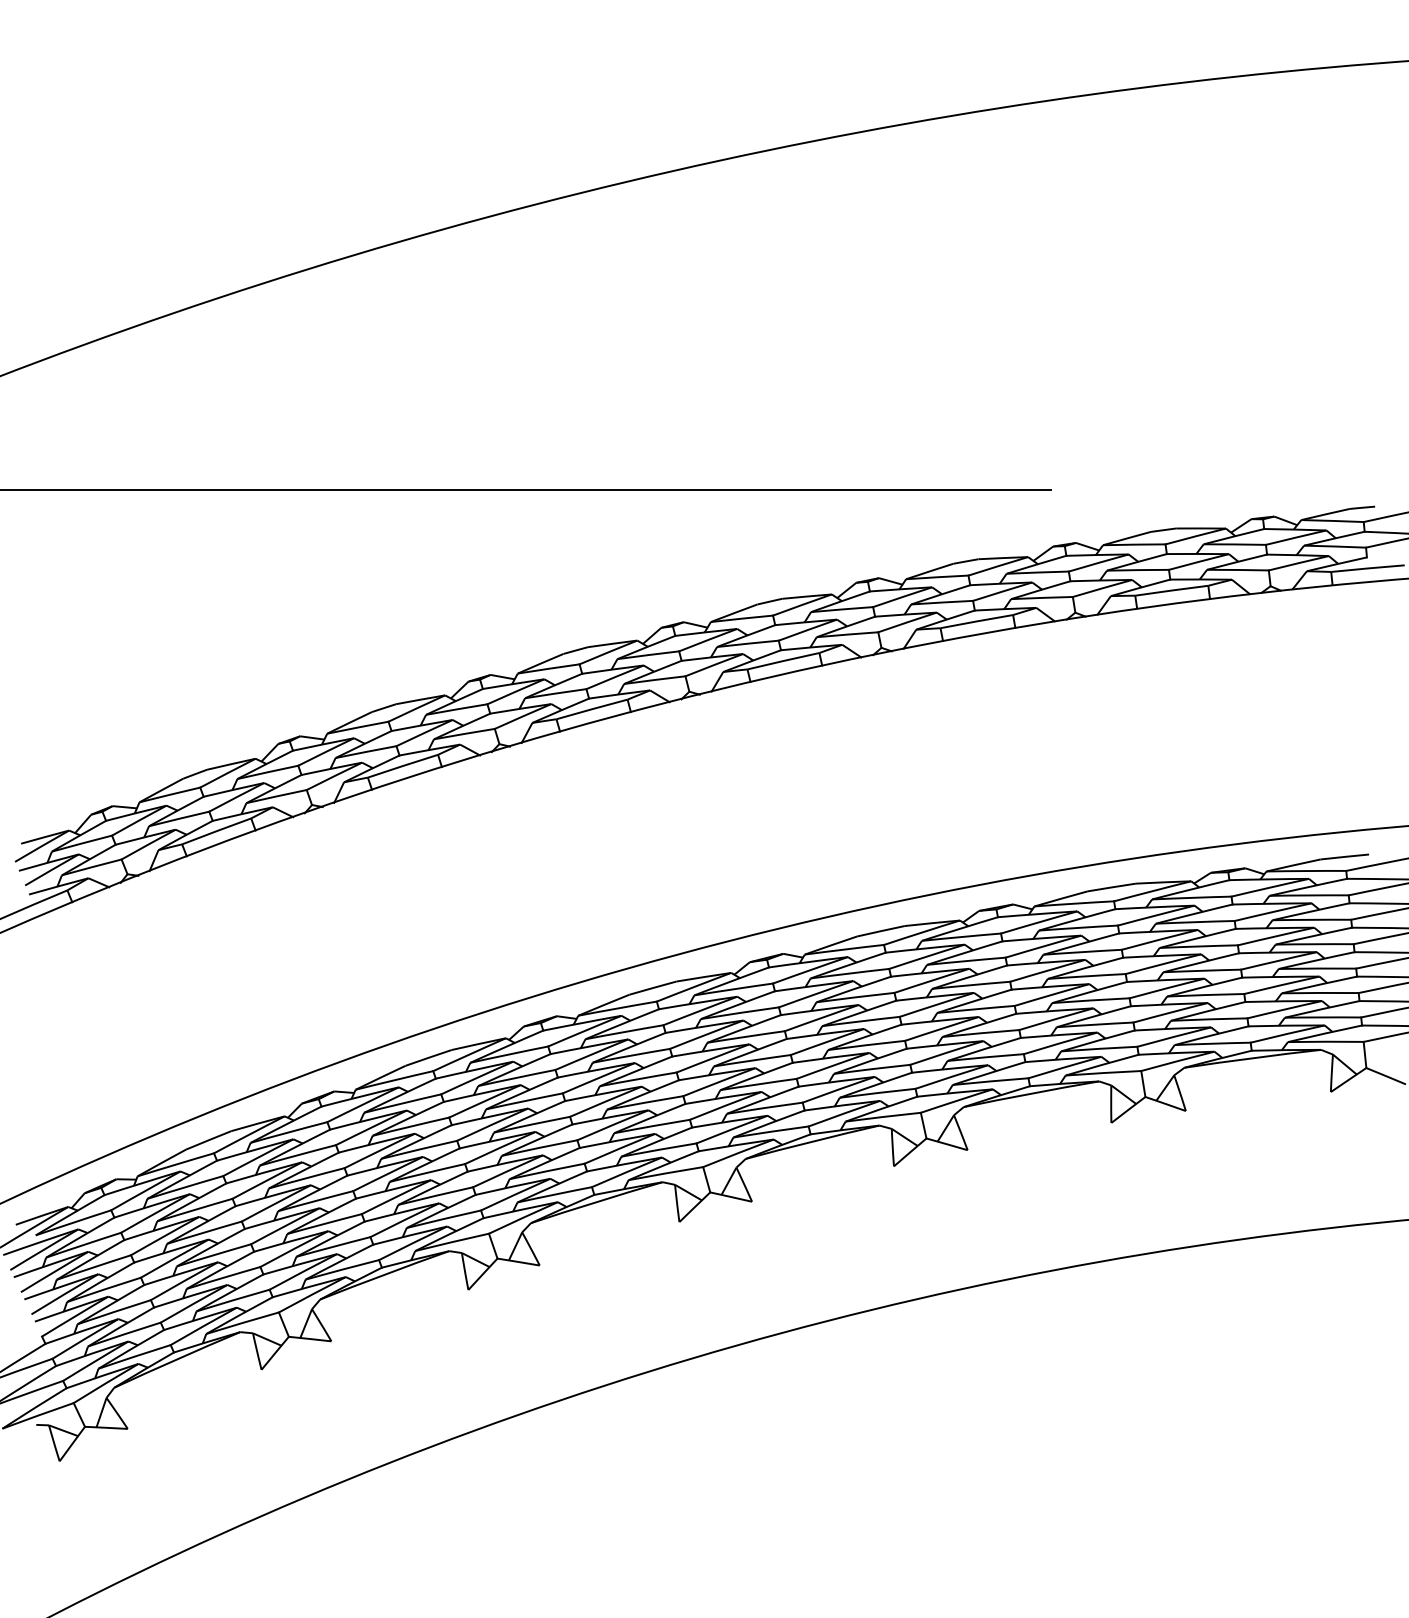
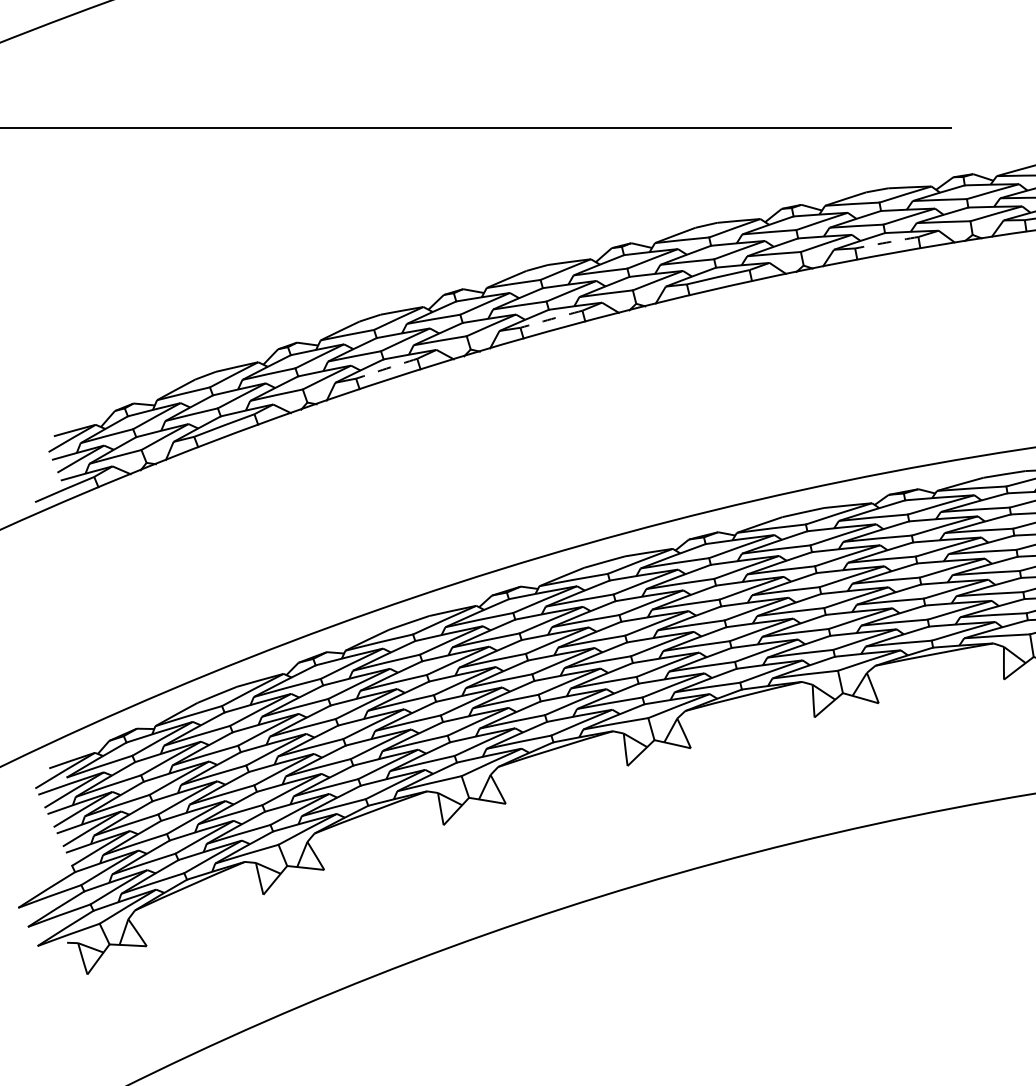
arc: (976, 621) -> (886, 242), solid -> dashed
arc: (592, 709) -> (551, 319), solid -> dashed
arc: (402, 766) -> (386, 368), solid -> dashed

